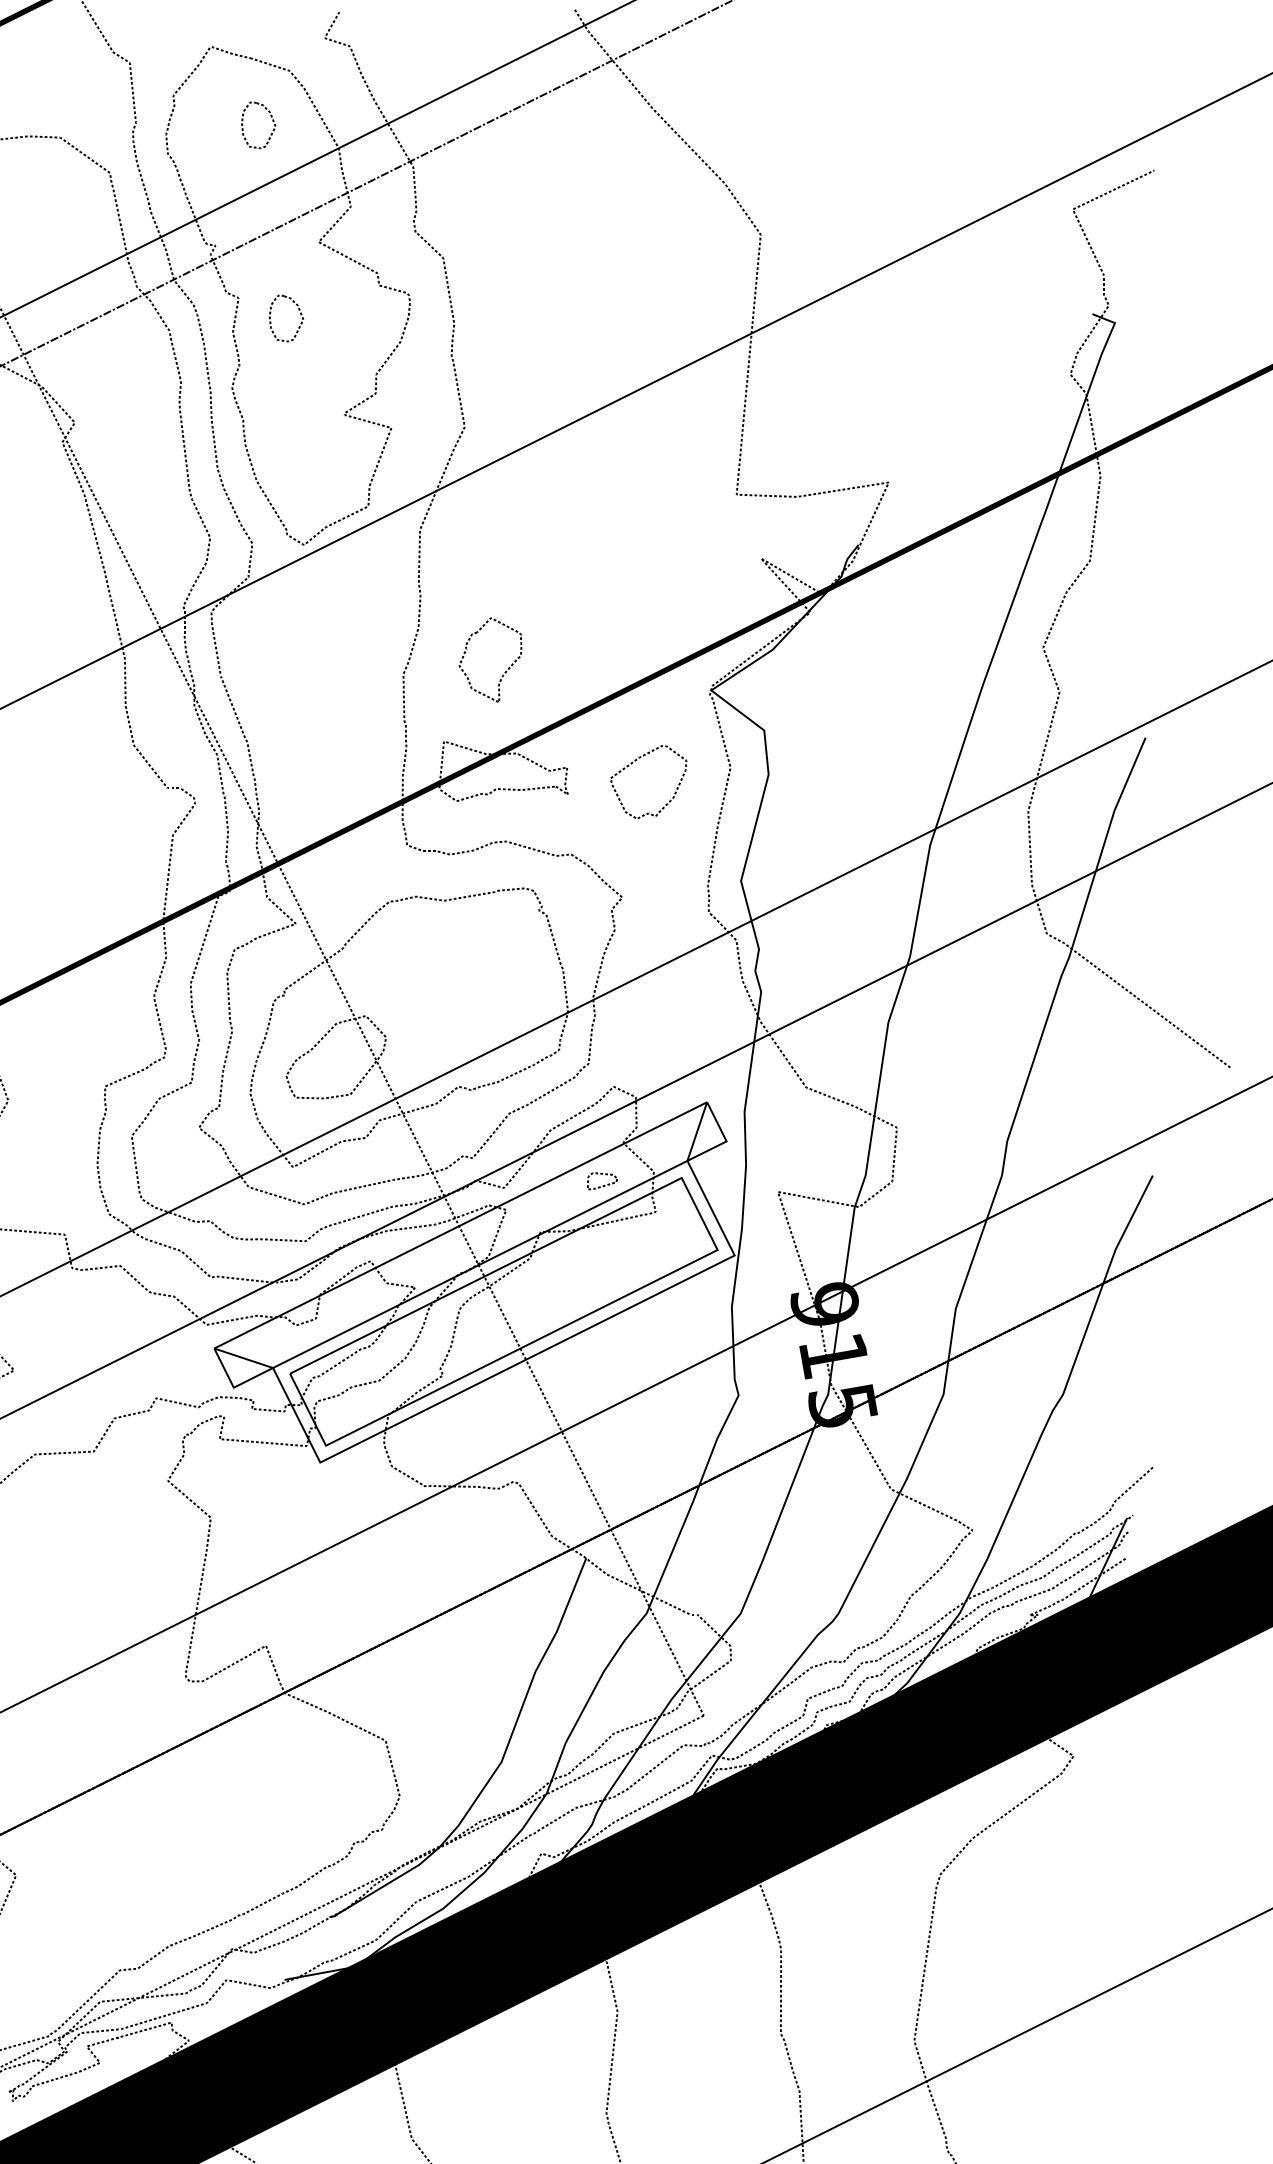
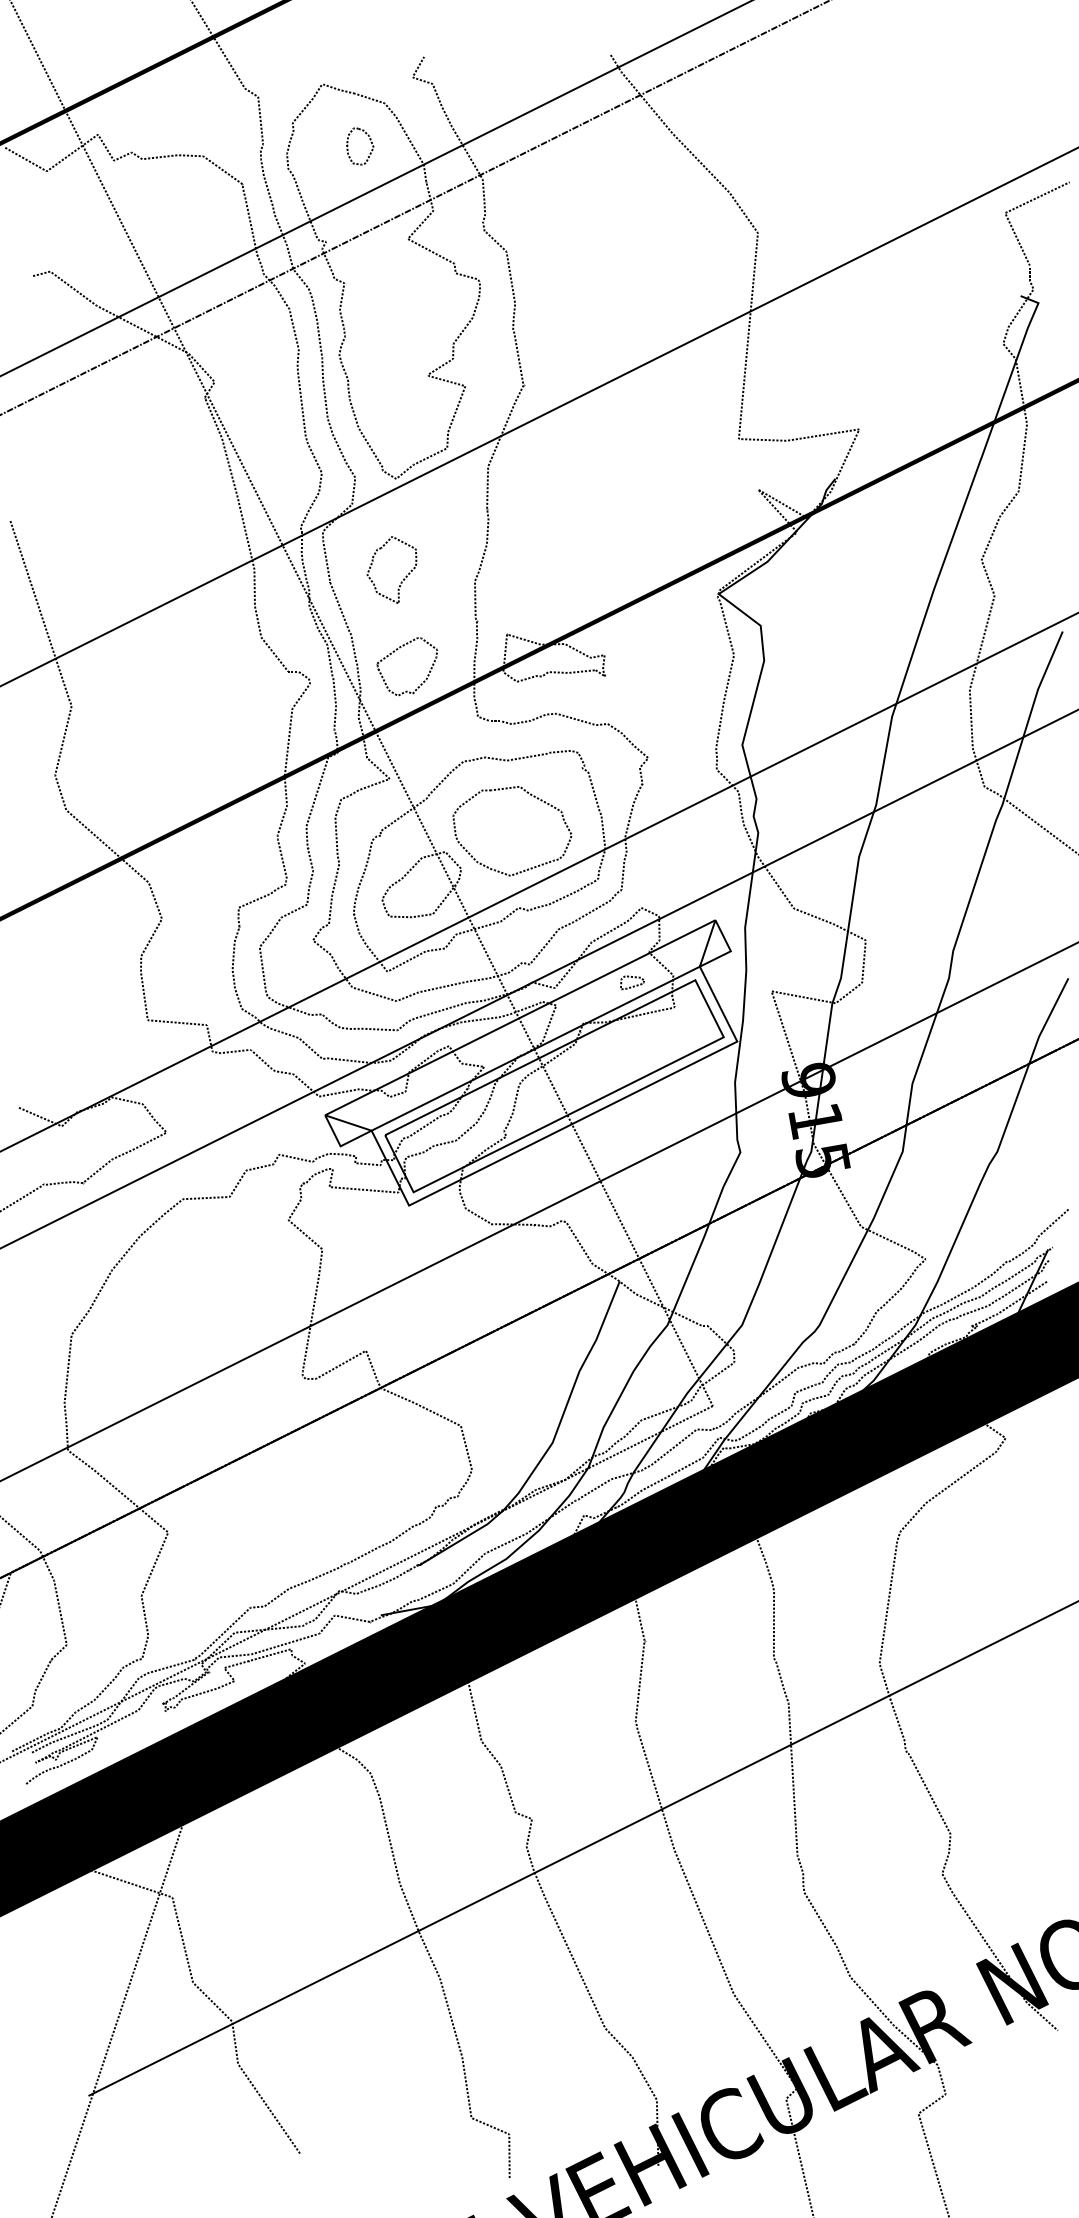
part: (299, 313) -> (392, 295), removed
part: (505, 670) -> (403, 578), moved
part: (636, 761) -> (397, 650), moved
part: (466, 1038) -> (524, 869), added

